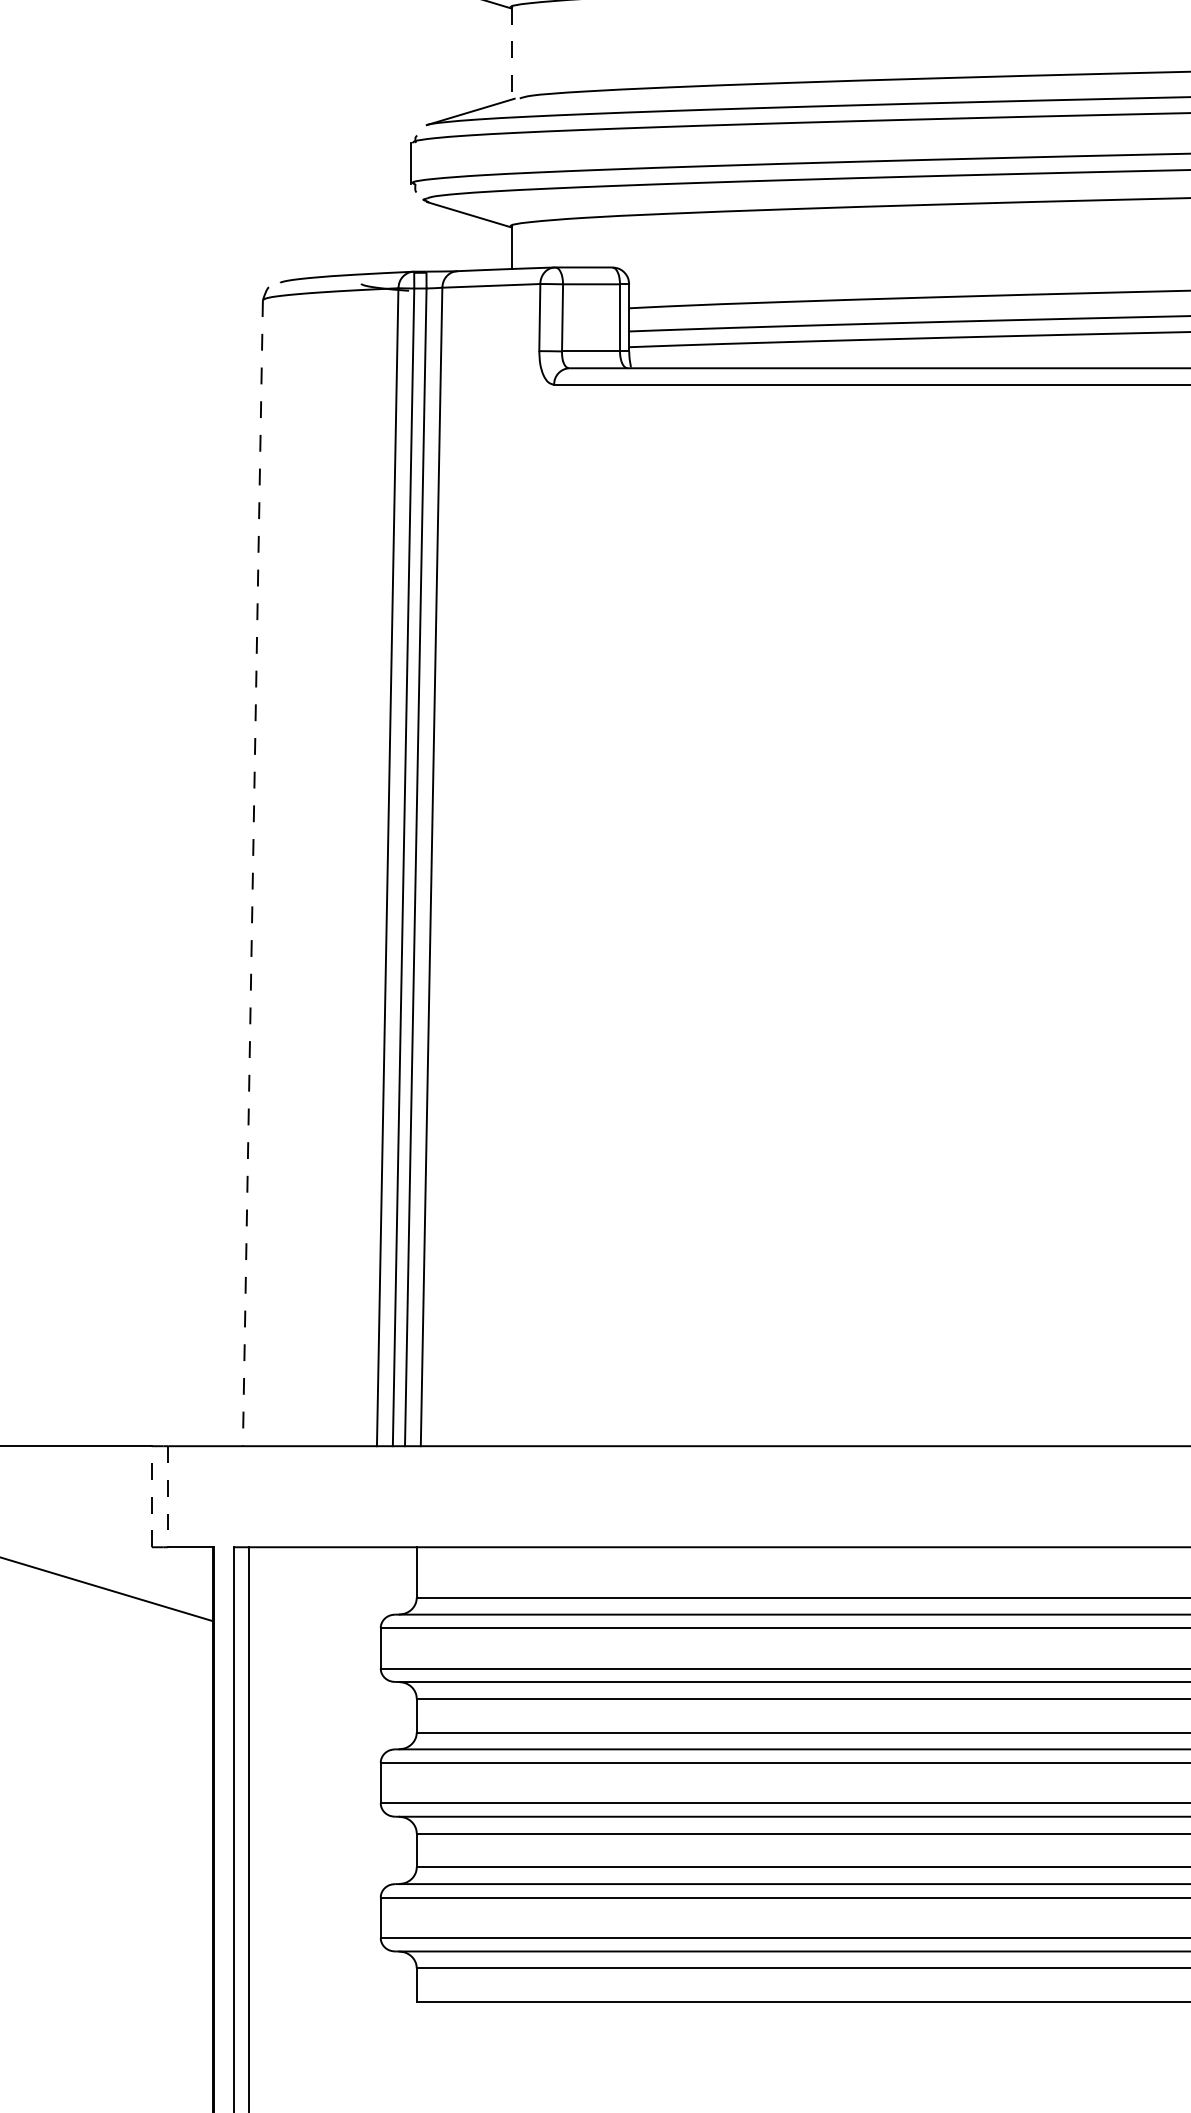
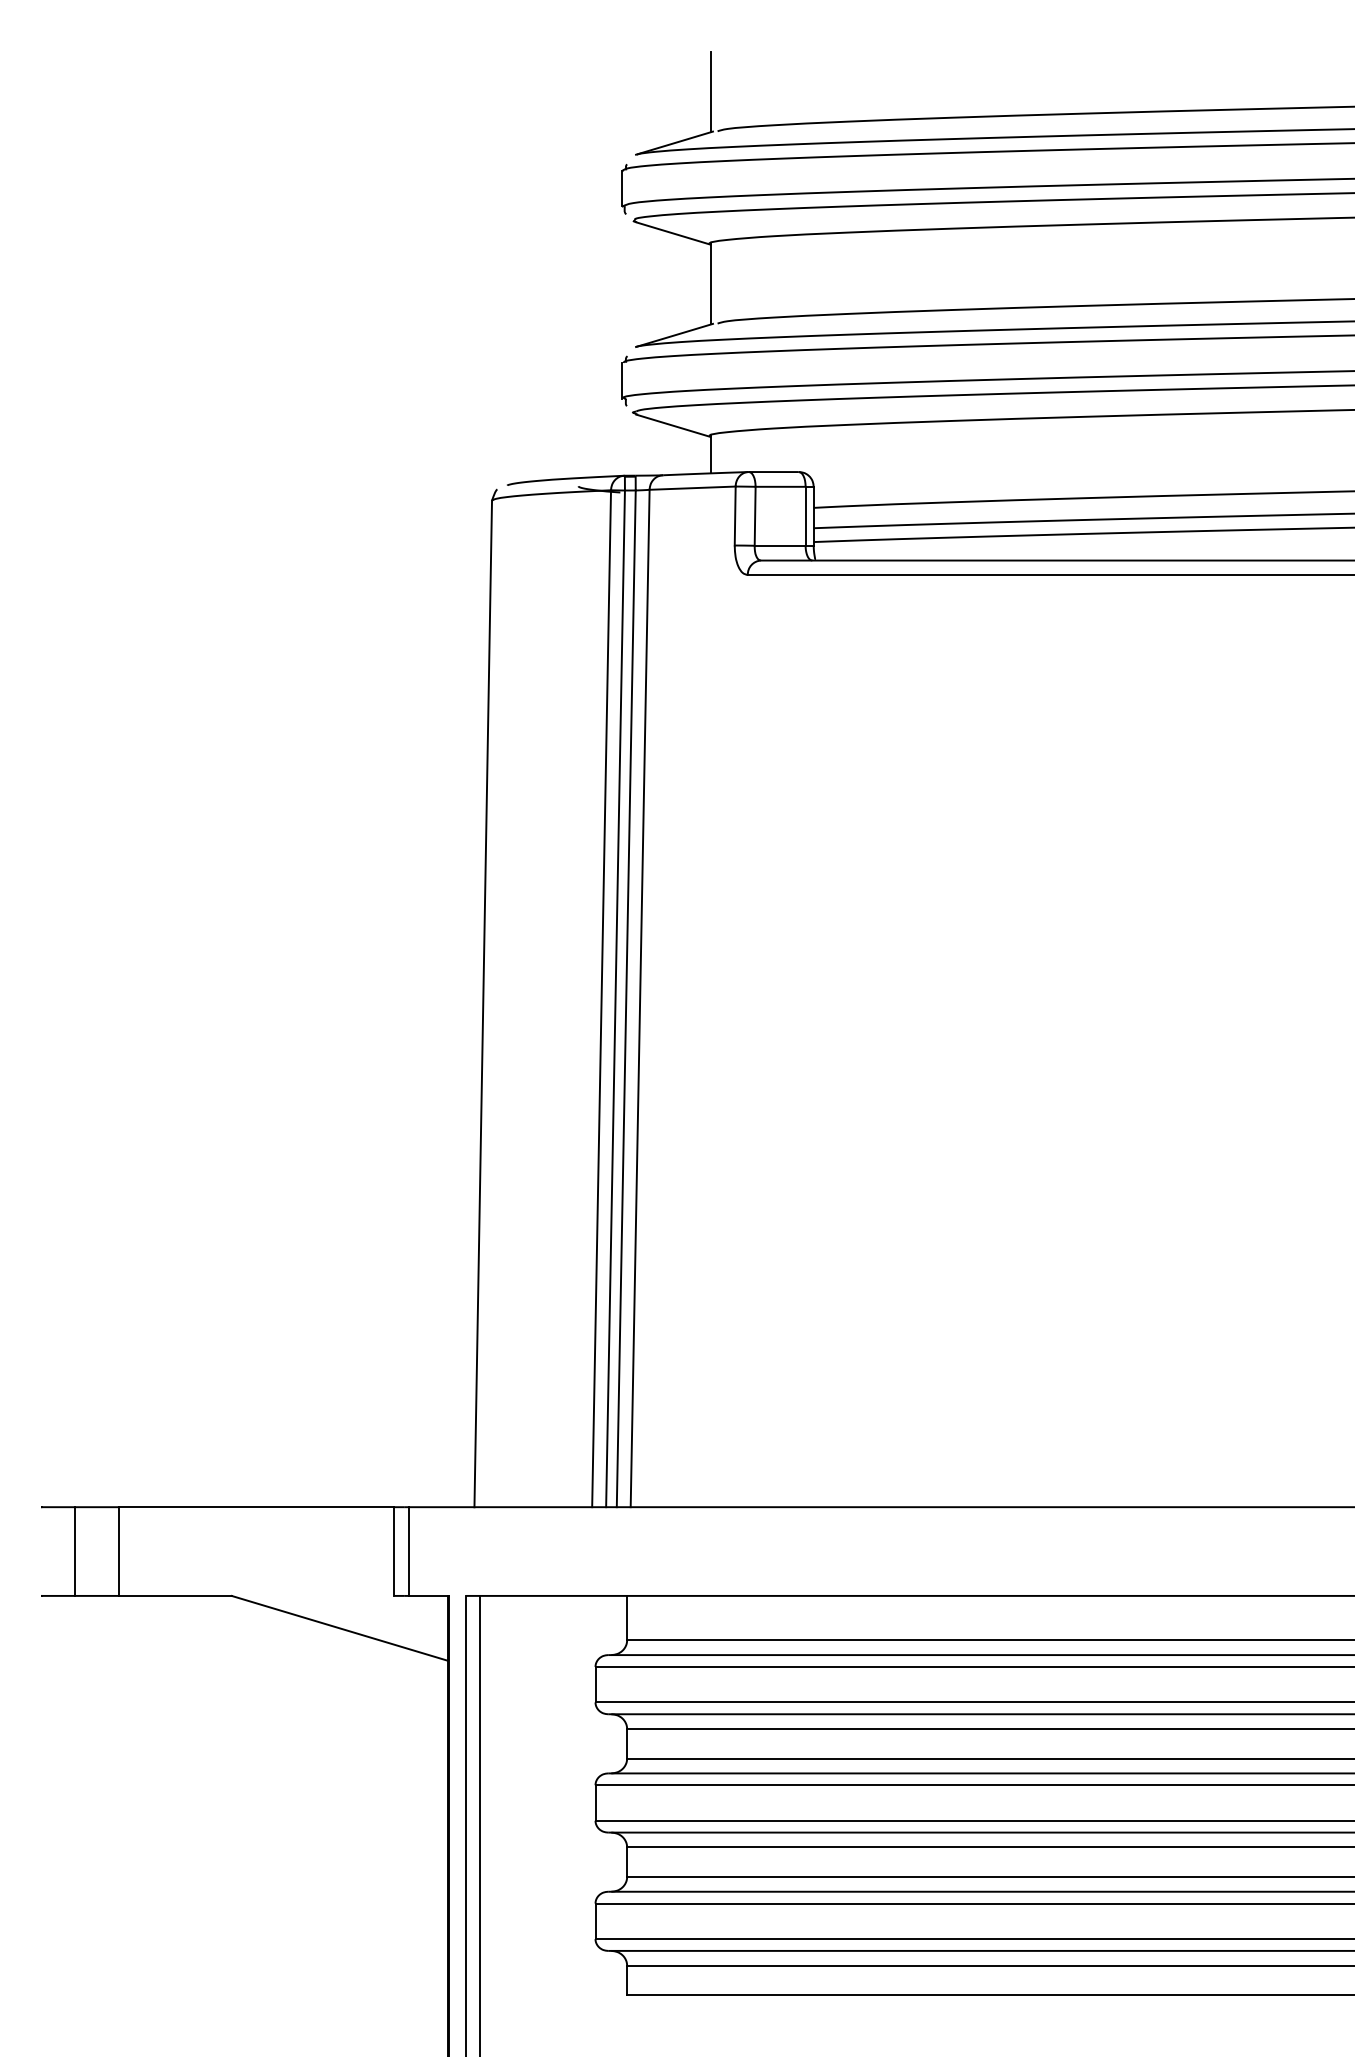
line: (512, 53) -> (711, 284), dashed -> solid
line: (253, 873) -> (483, 1004), dashed -> solid
line: (151, 1496) -> (394, 1551), dashed -> solid
line: (167, 1497) -> (408, 1552), dashed -> solid

